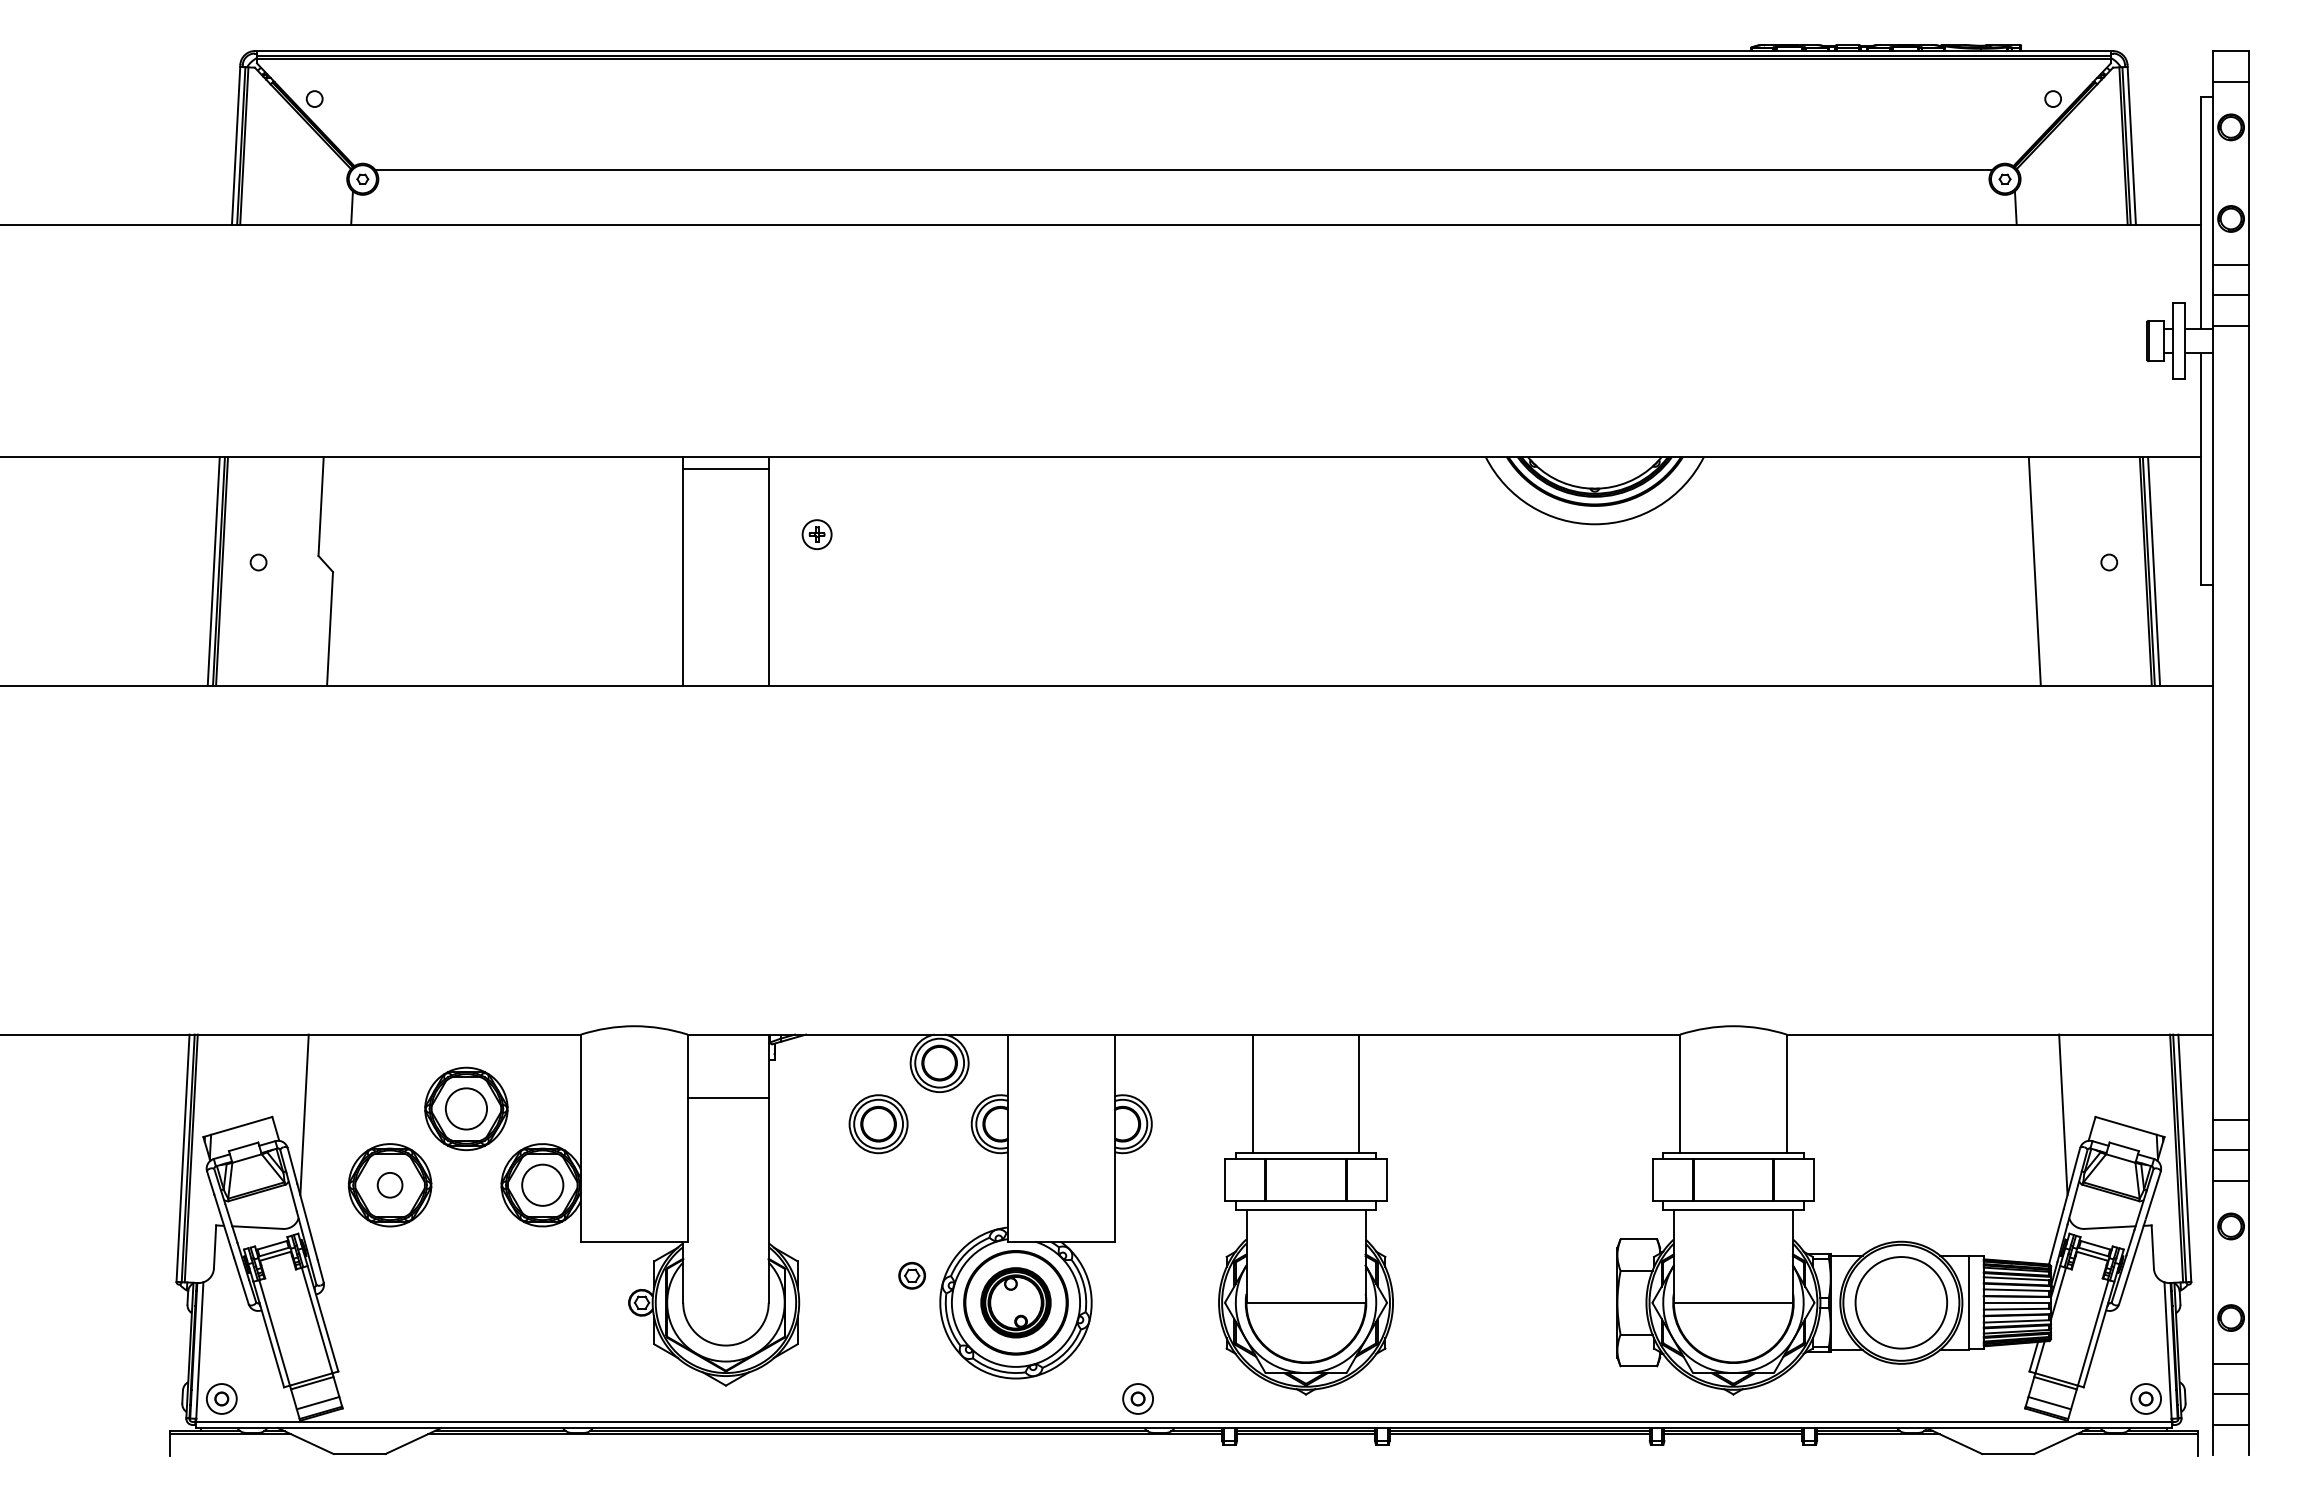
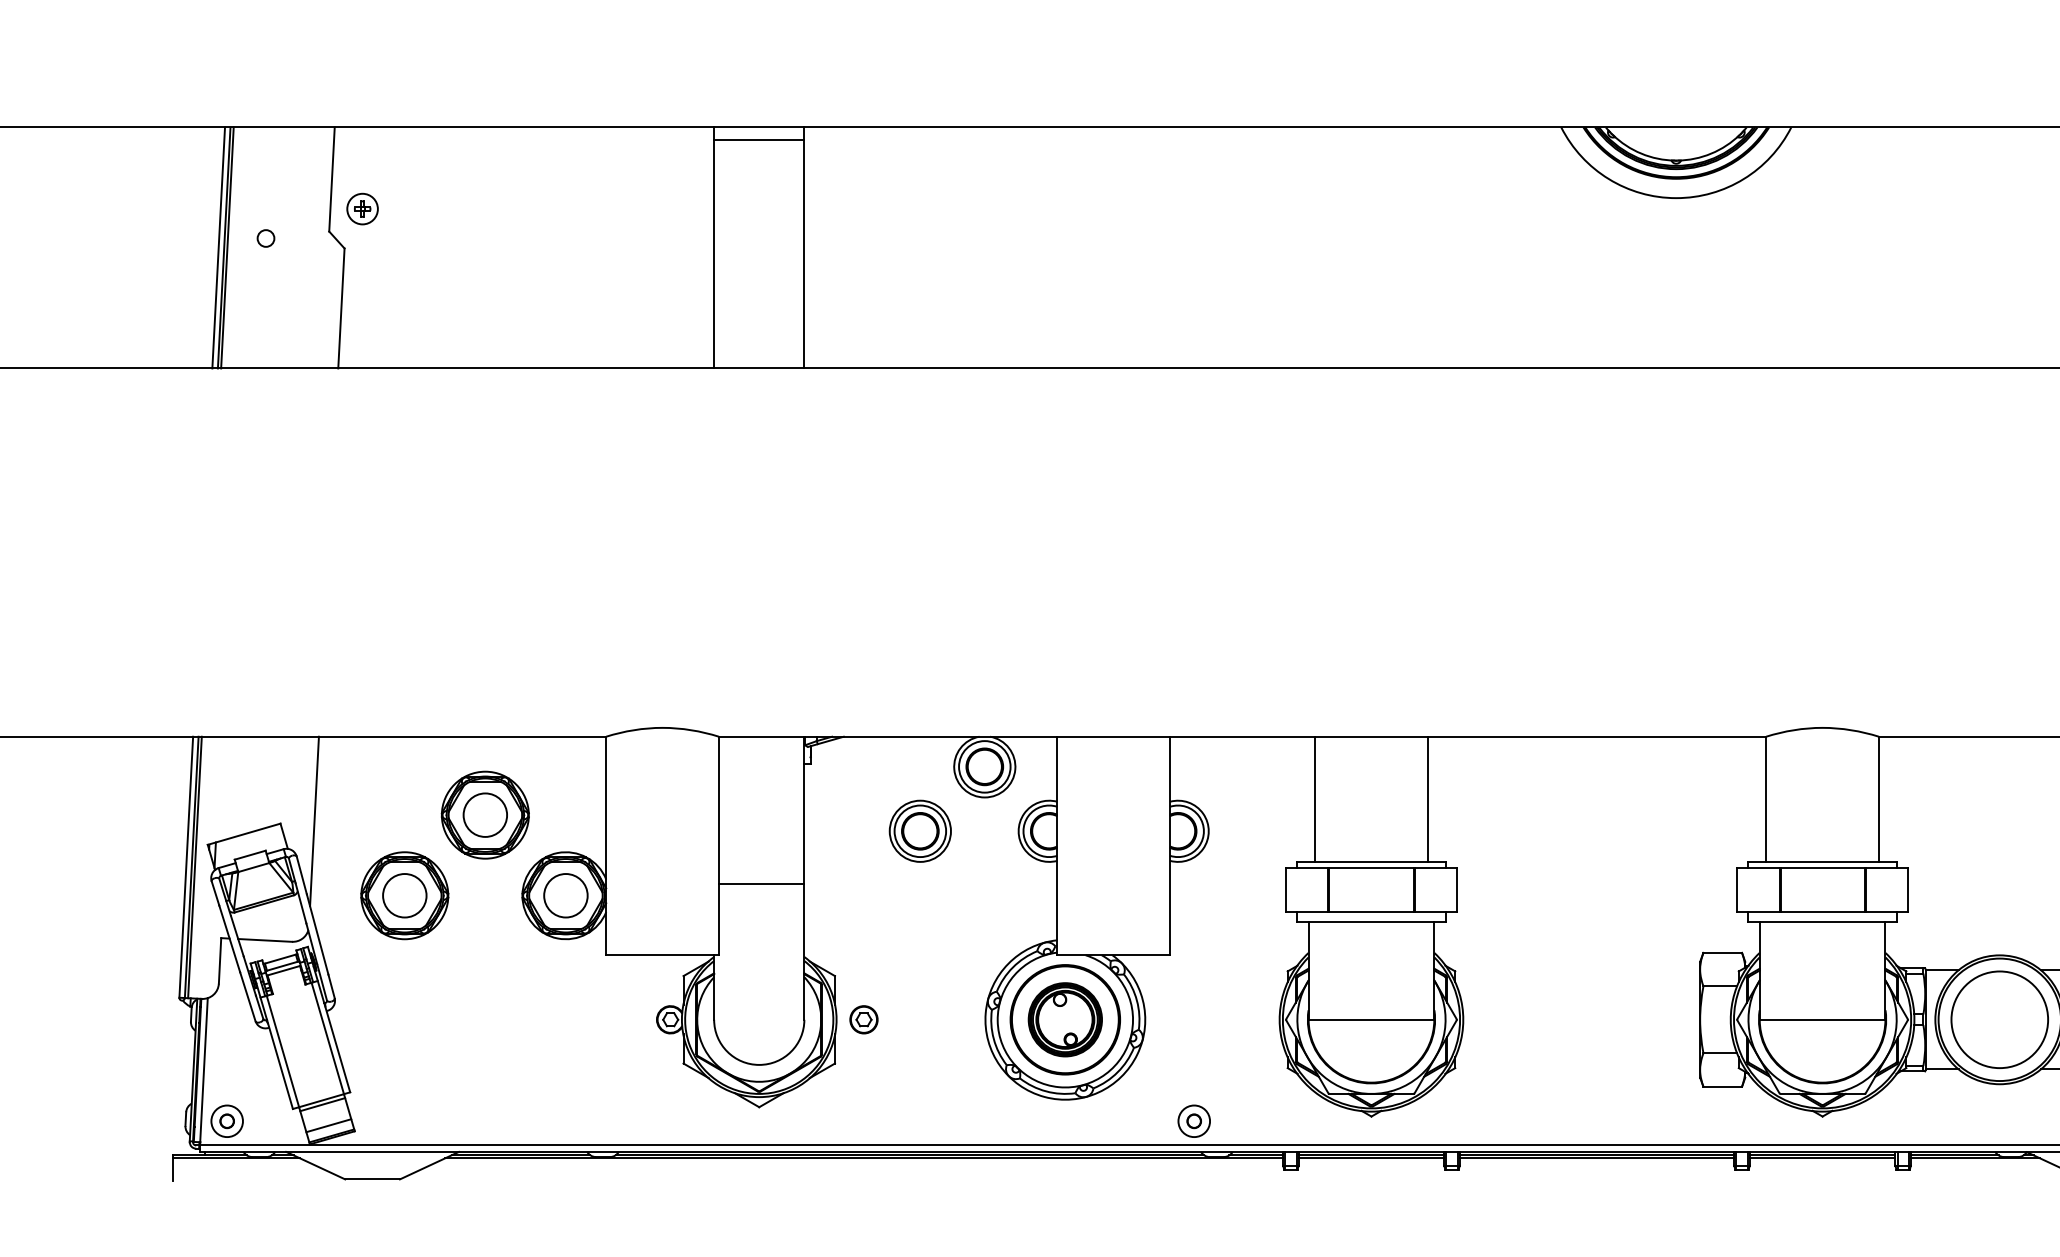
part: (816, 534) -> (361, 208), moved
line: (727, 1097) -> (760, 884), moved
circle: (389, 1184) -> (404, 894), size x1.67
part: (911, 1275) -> (863, 1019), moved

